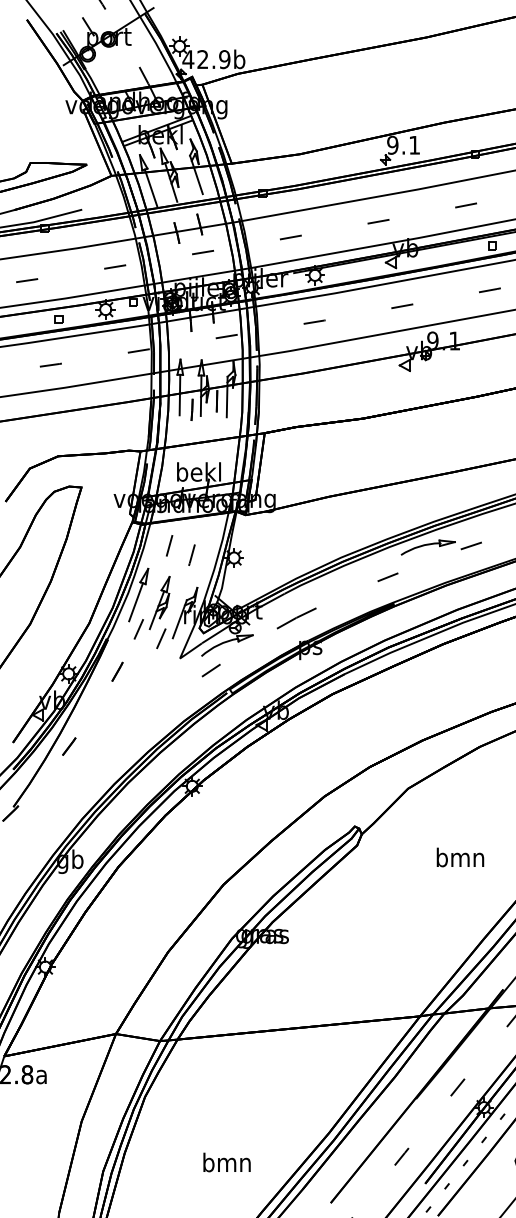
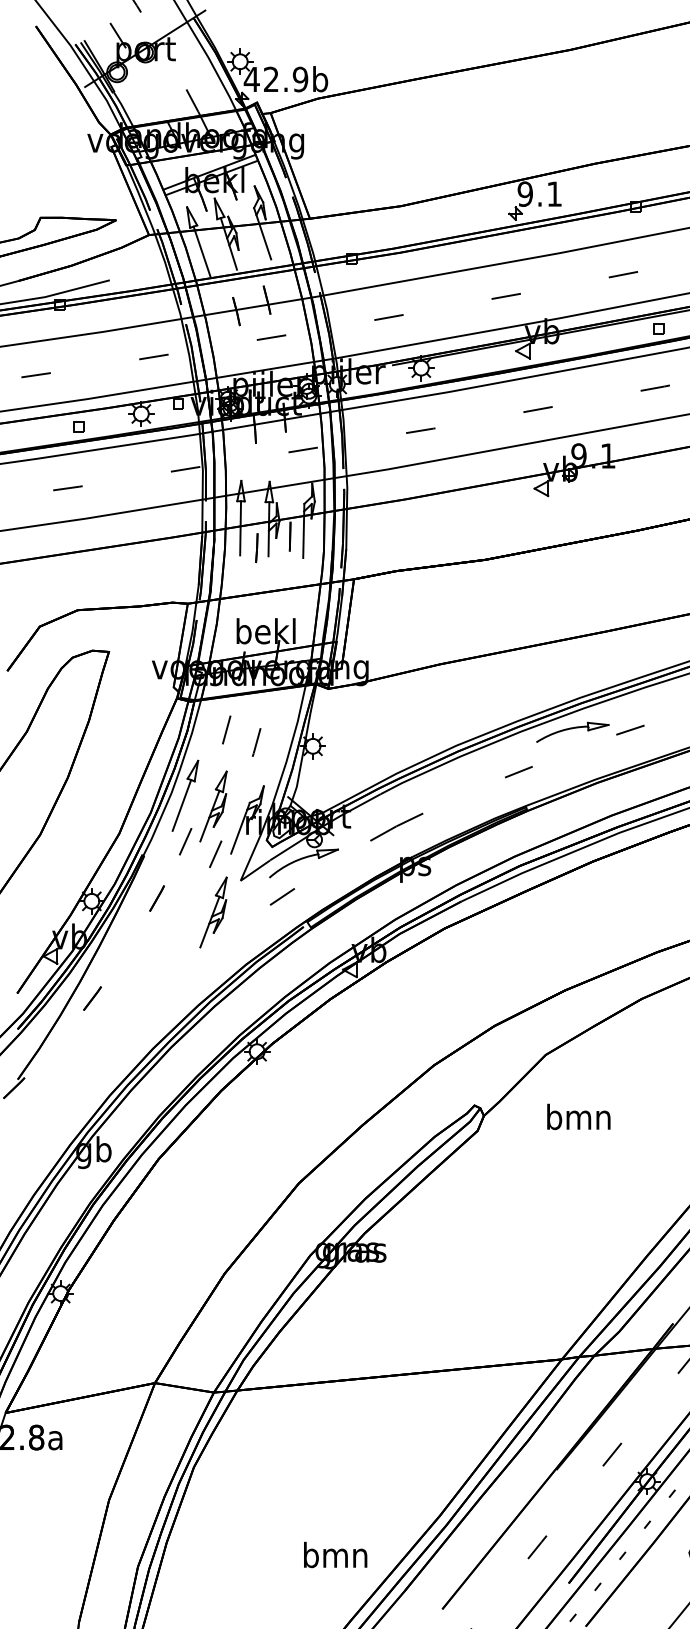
part: (159, 682) -> (213, 912), added
text: (460, 857) -> (578, 1116), moved
text: (226, 1162) -> (335, 1554), moved

